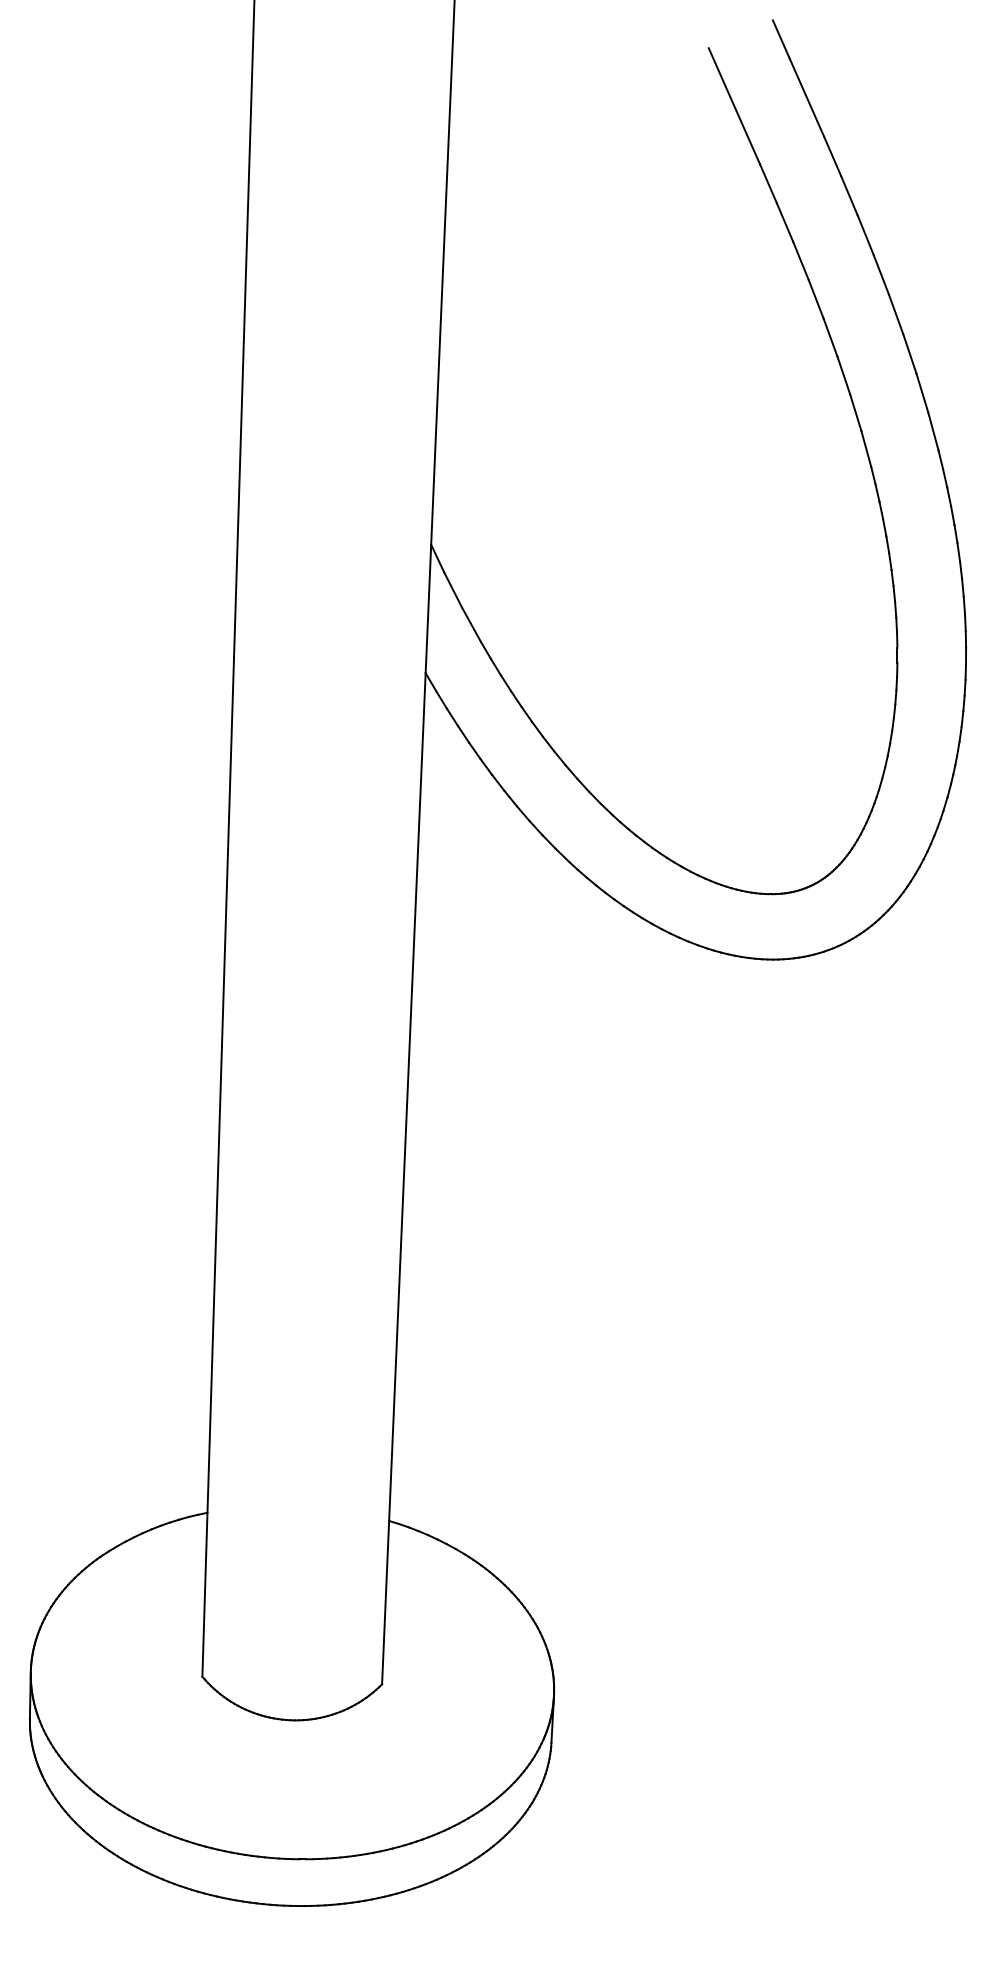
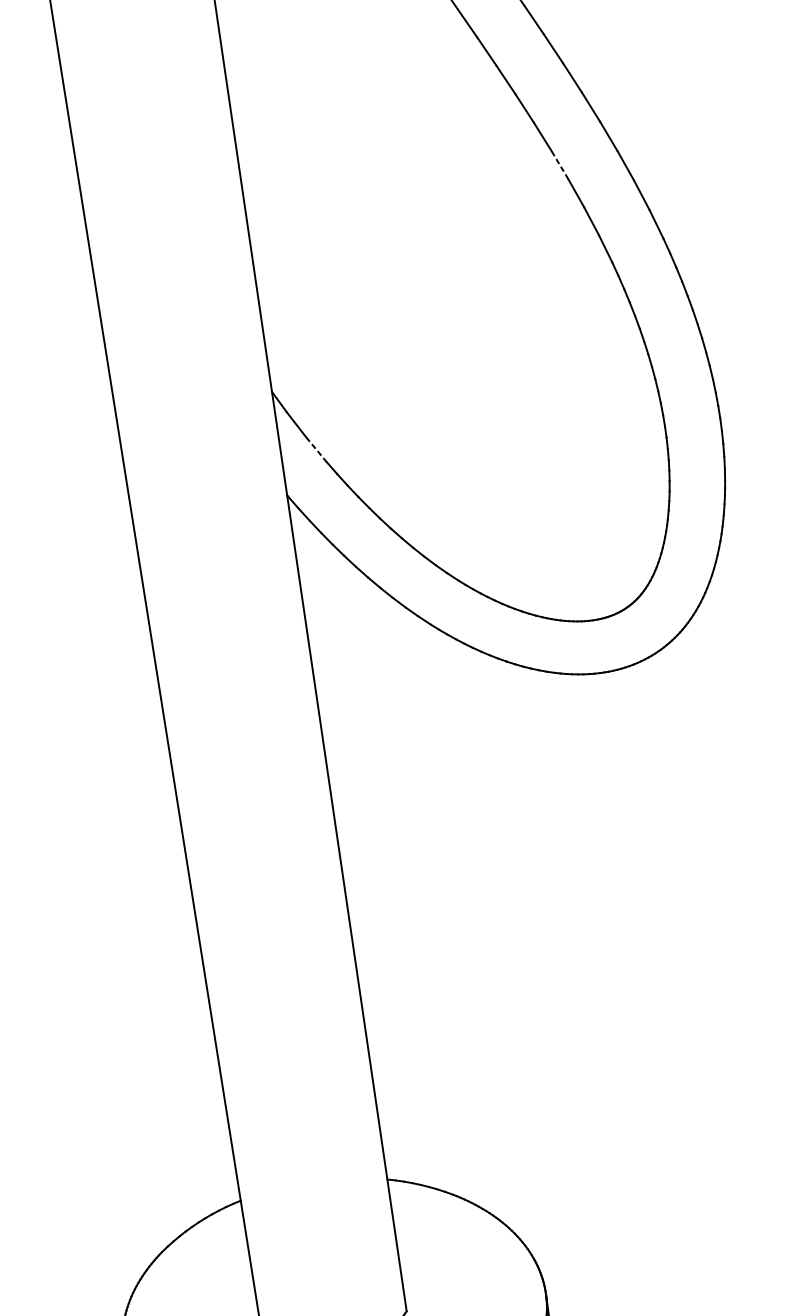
line: (830, 337) -> (559, 165), solid -> dashed
line: (471, 624) -> (316, 449), solid -> dashed

